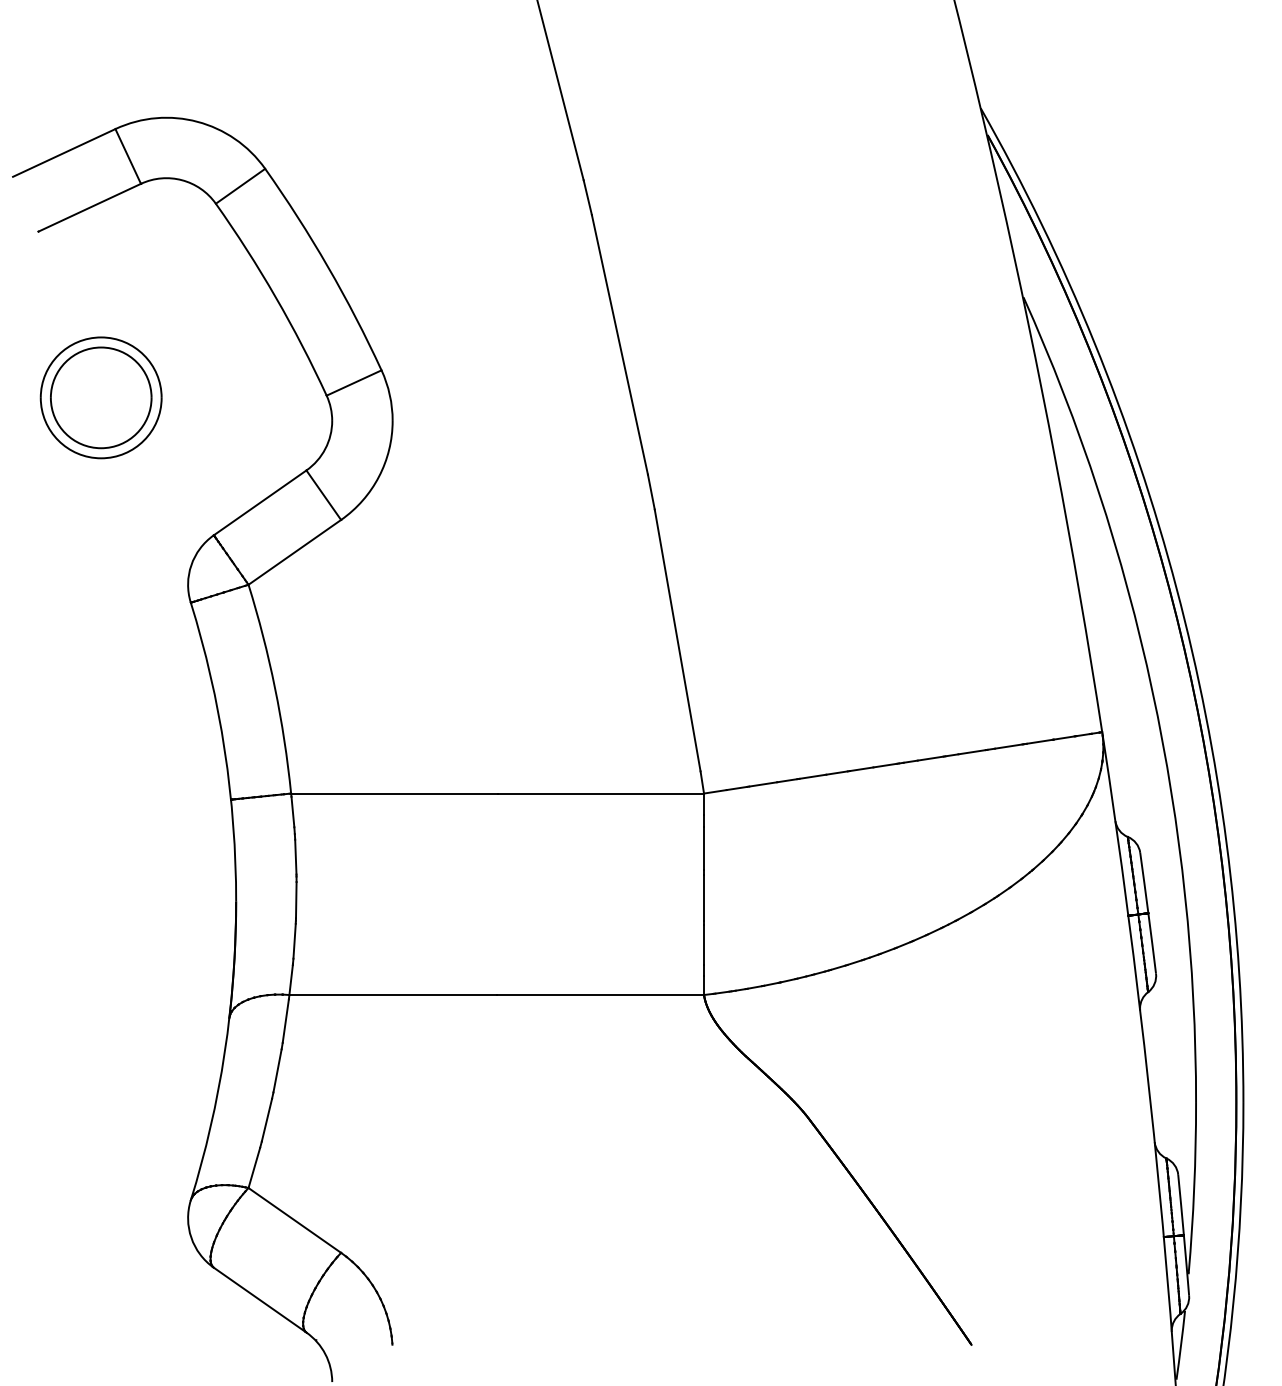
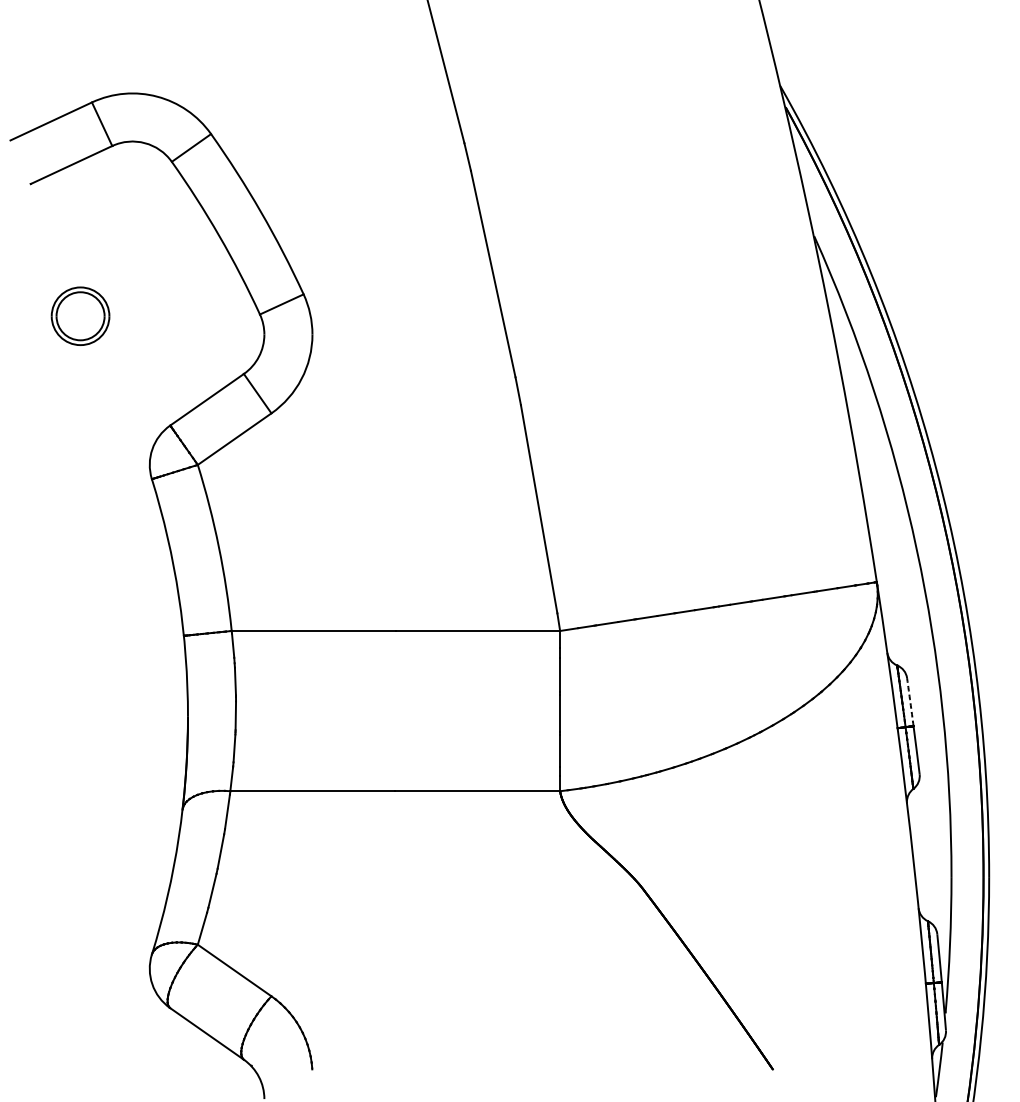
part: (100, 397) -> (80, 315), size x0.6
arc: (1144, 883) -> (910, 702), solid -> dashed

